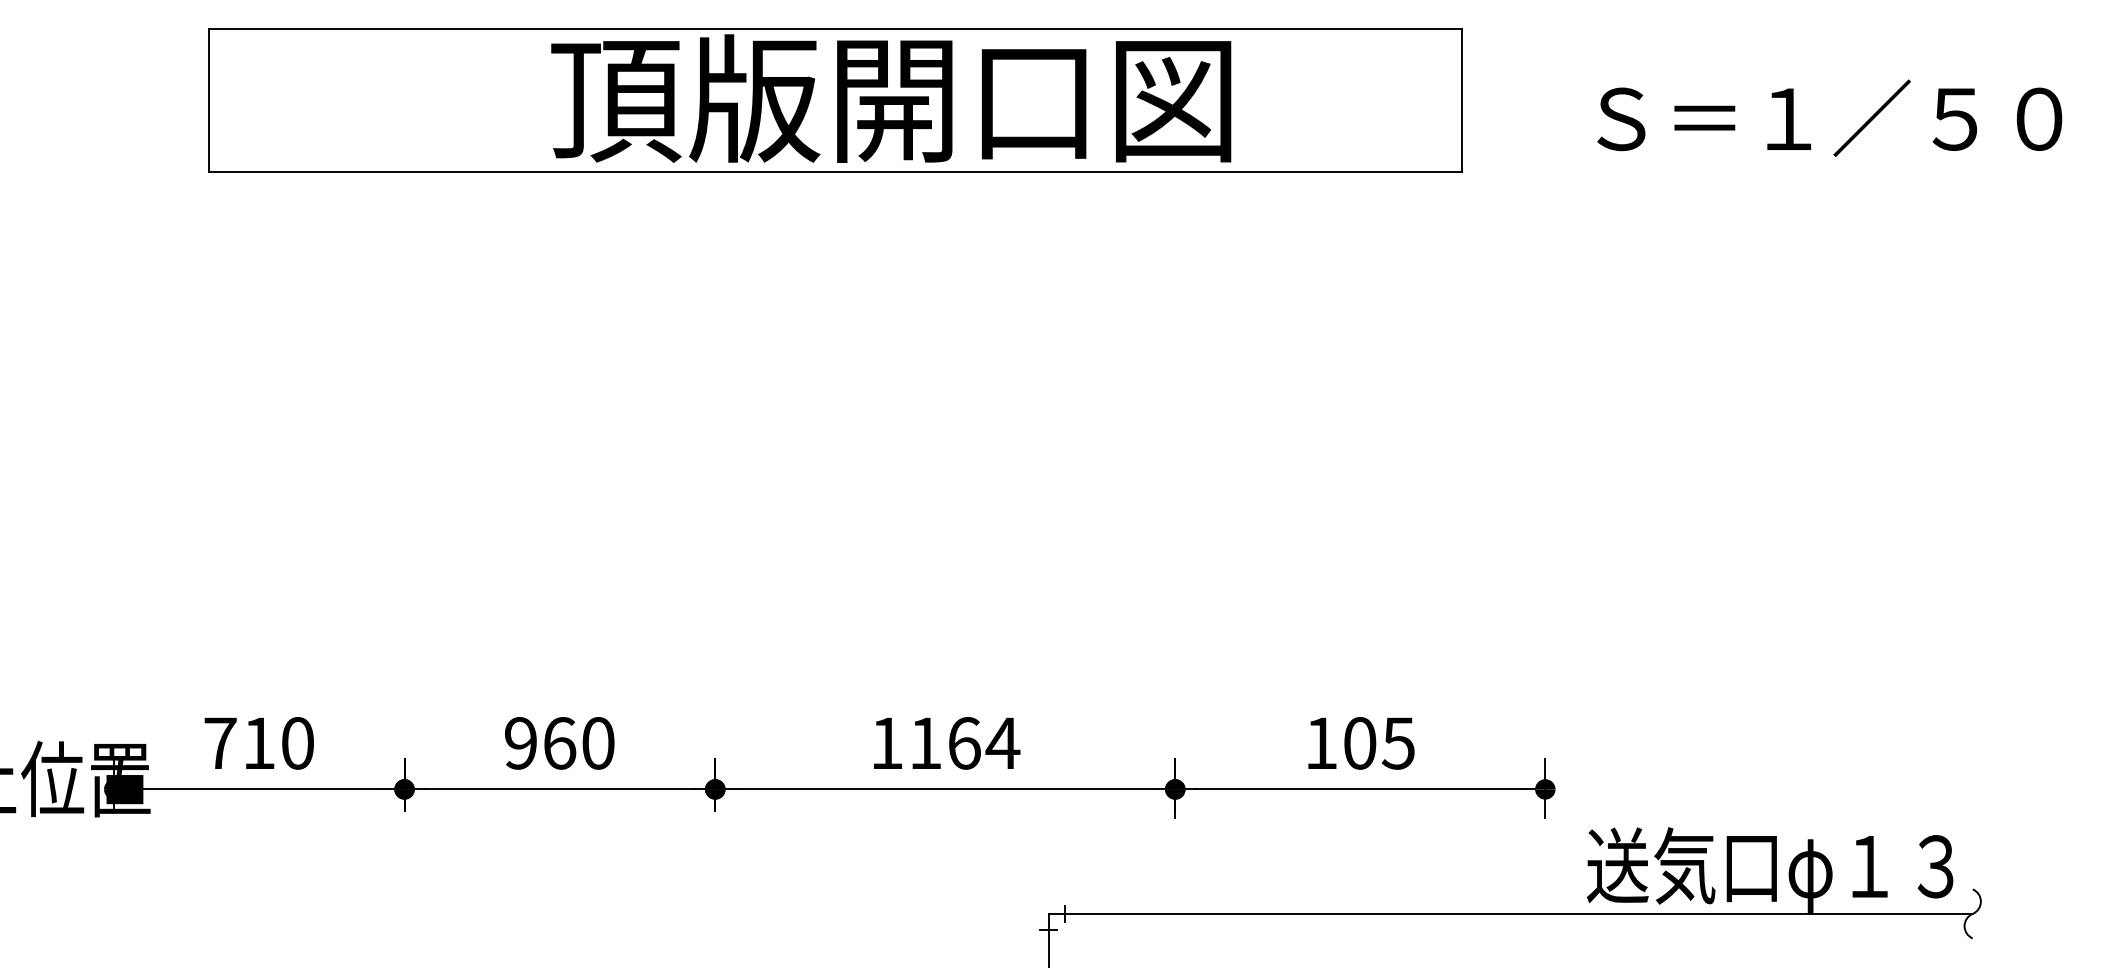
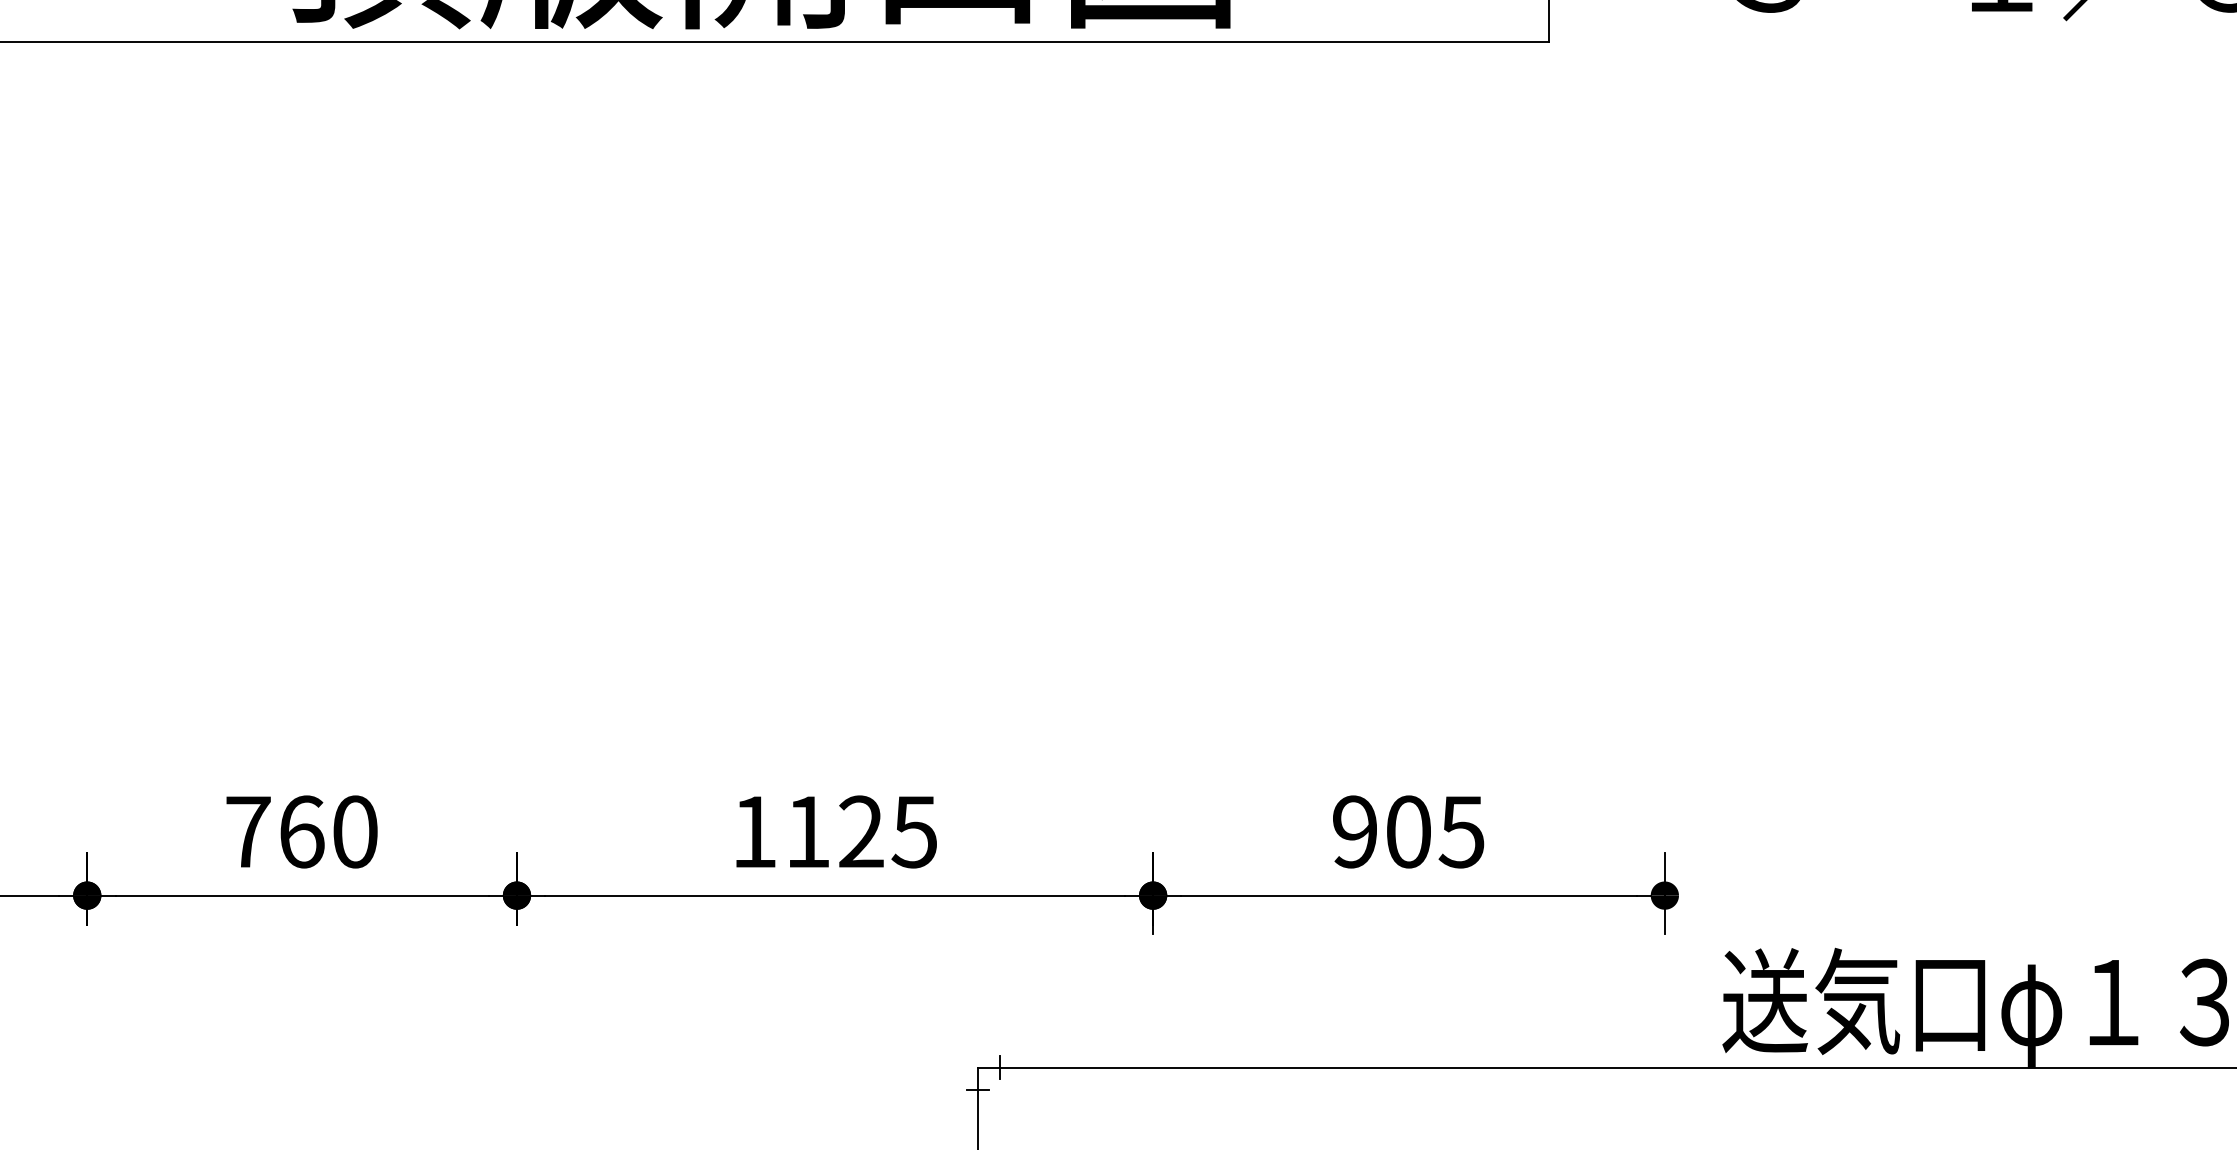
text: (521, 743) -> (249, 832), 960 -> 760
text: (984, 743) -> (889, 832), 1164 -> 1125
text: (1321, 743) -> (1355, 832), 105 -> 905

